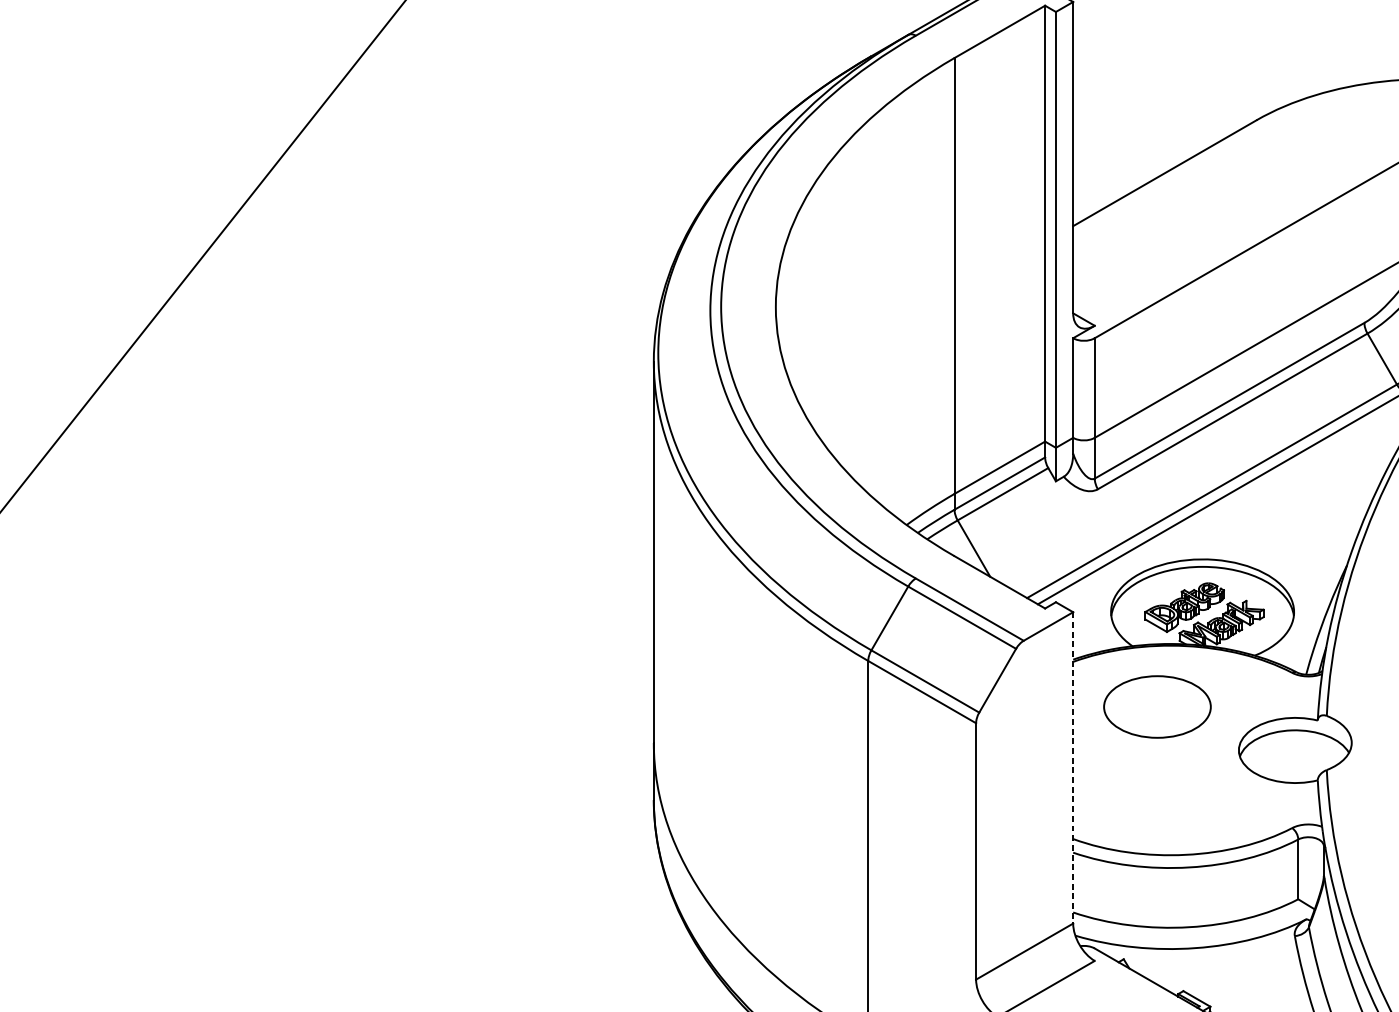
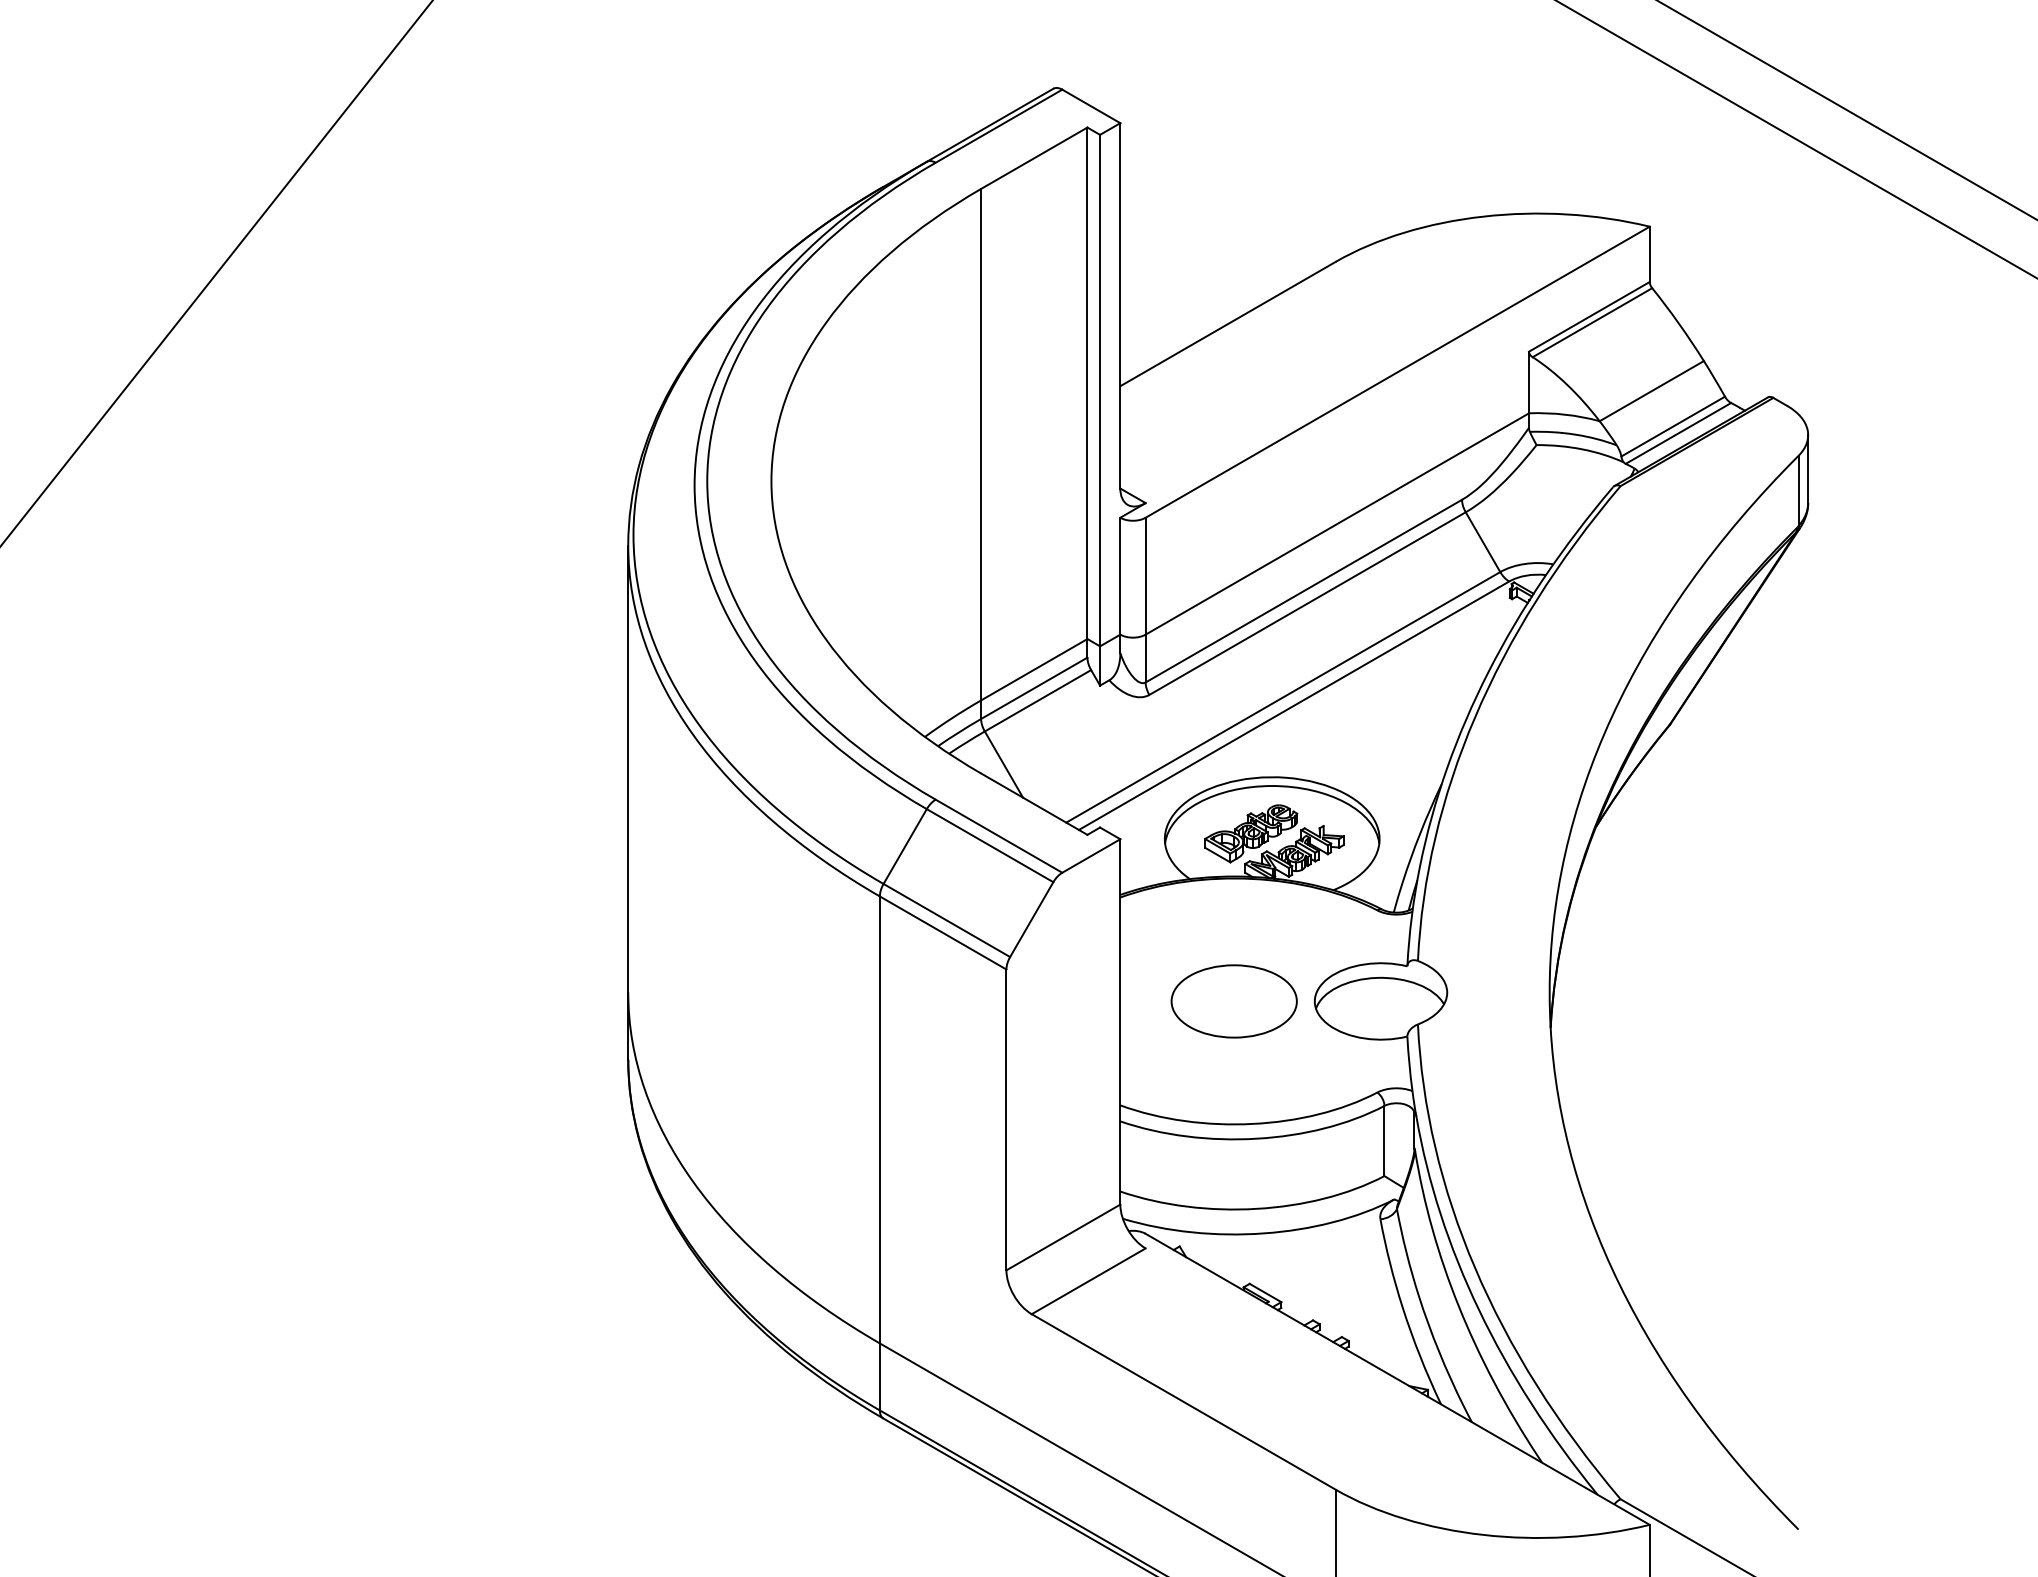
part: (1156, 707) -> (1233, 1001), moved
line: (1073, 767) -> (1120, 1021), dashed -> solid

